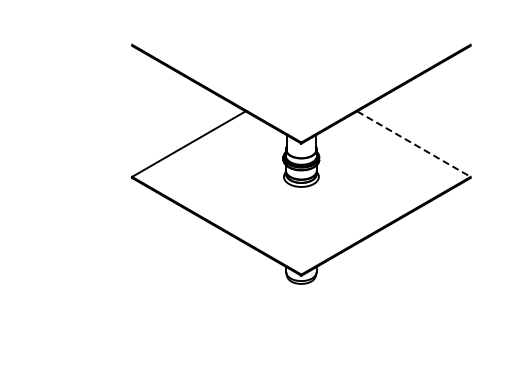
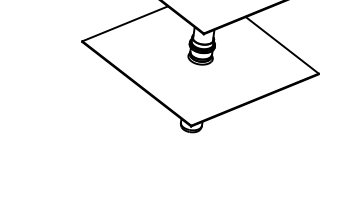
line: (414, 144) -> (282, 45), dashed -> solid

